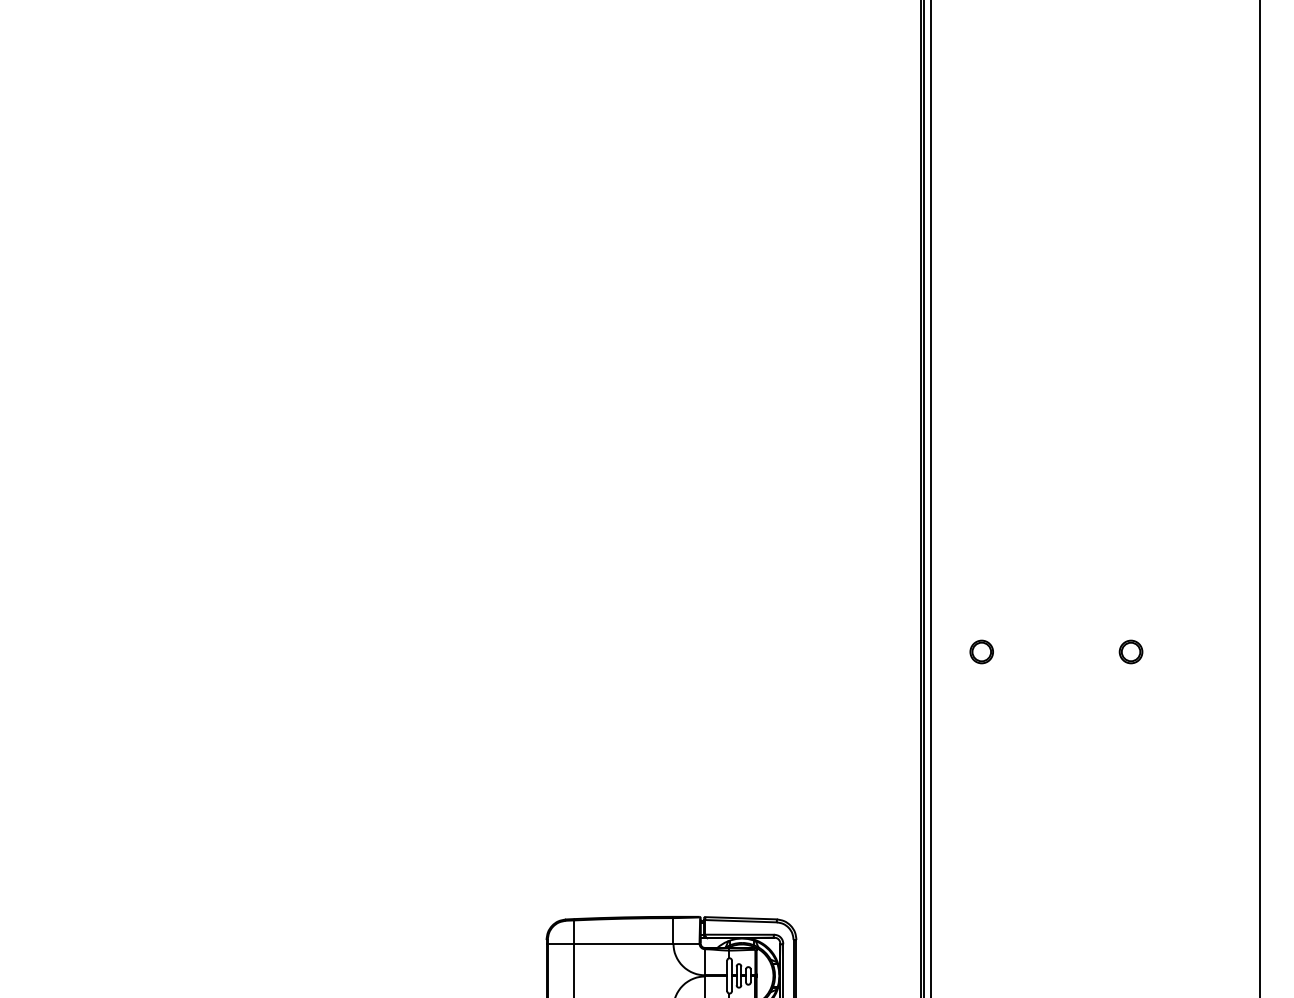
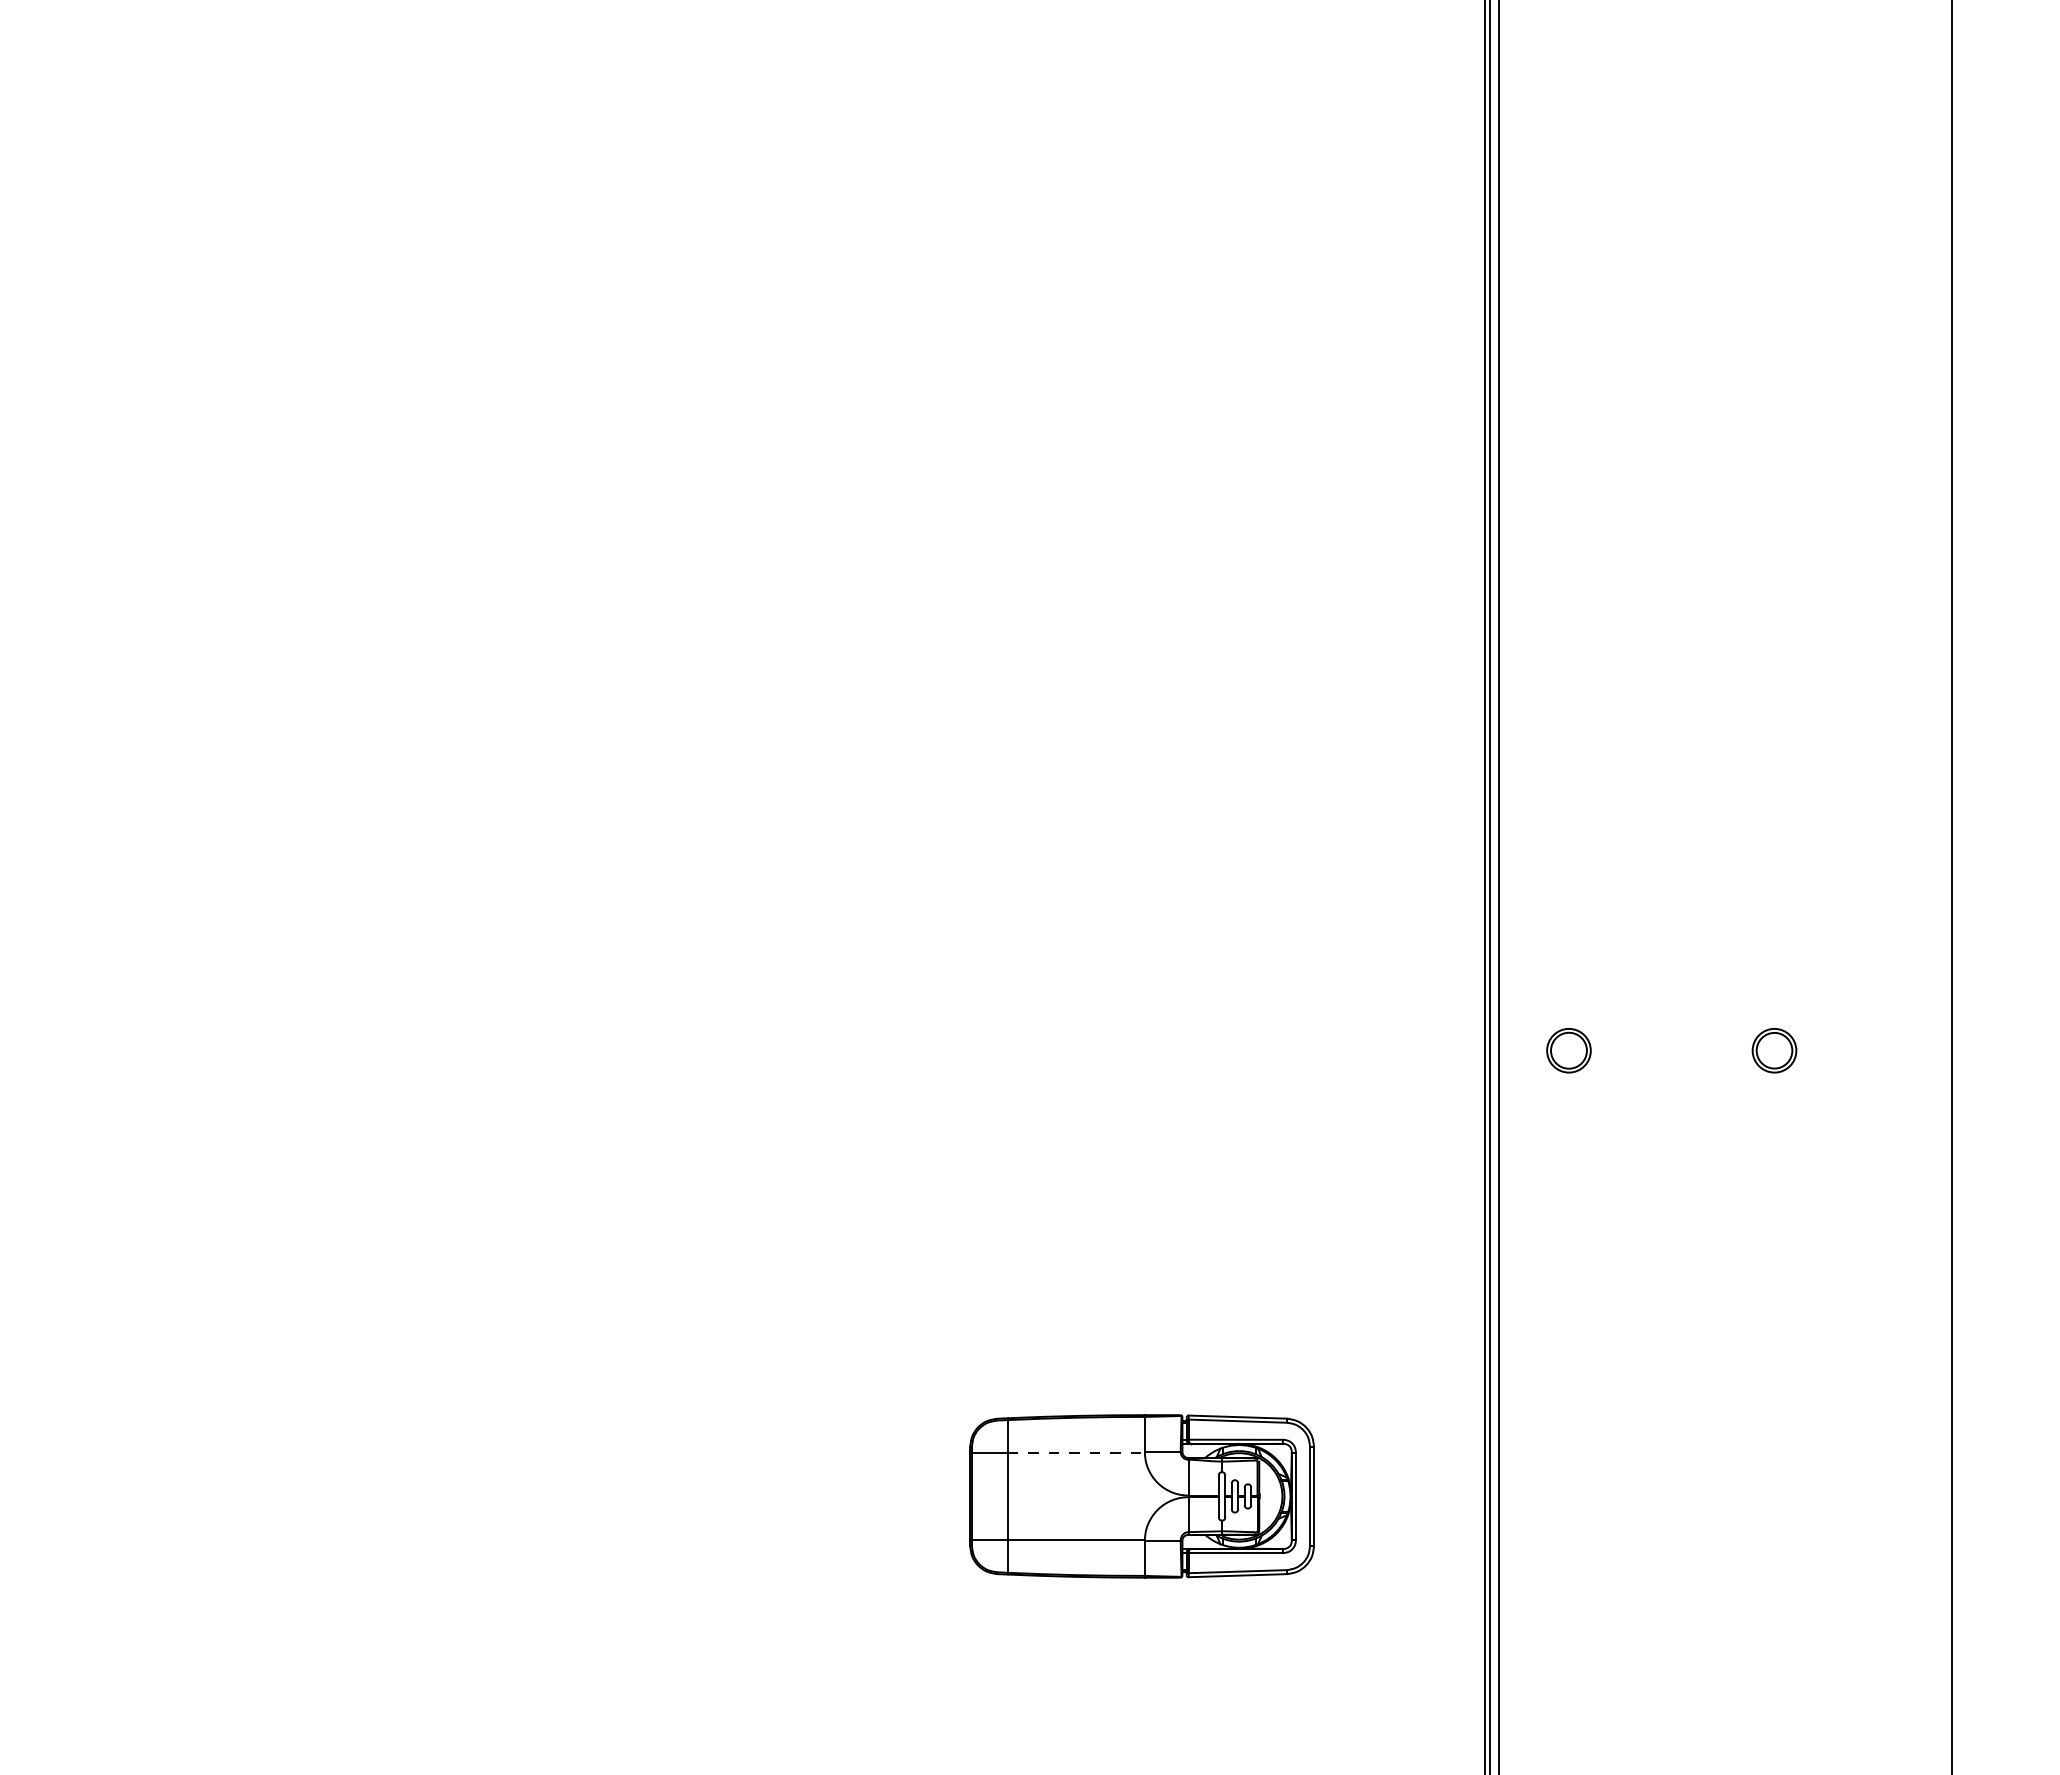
part: (981, 651) -> (1568, 1050), size x1.4
part: (1130, 651) -> (1773, 1050), size x1.4
line: (623, 943) -> (1076, 1452), solid -> dashed

